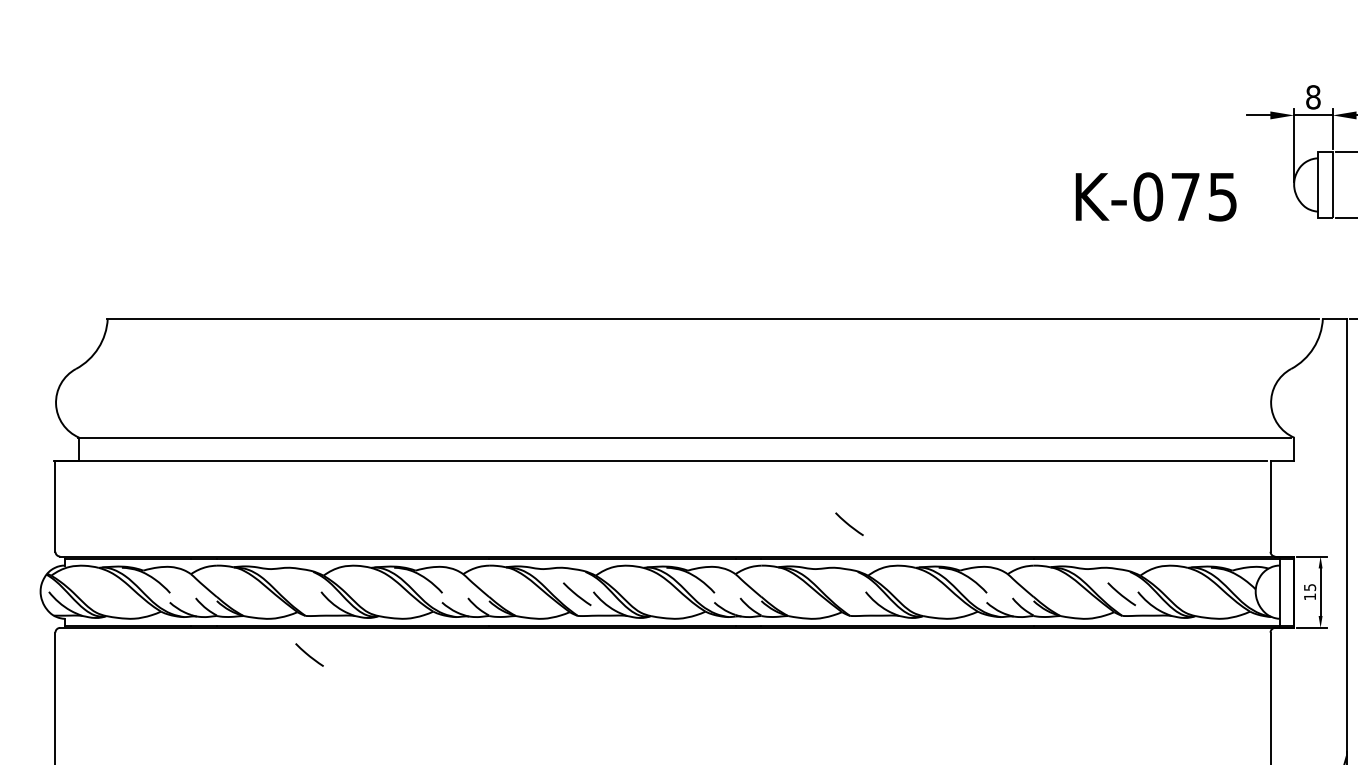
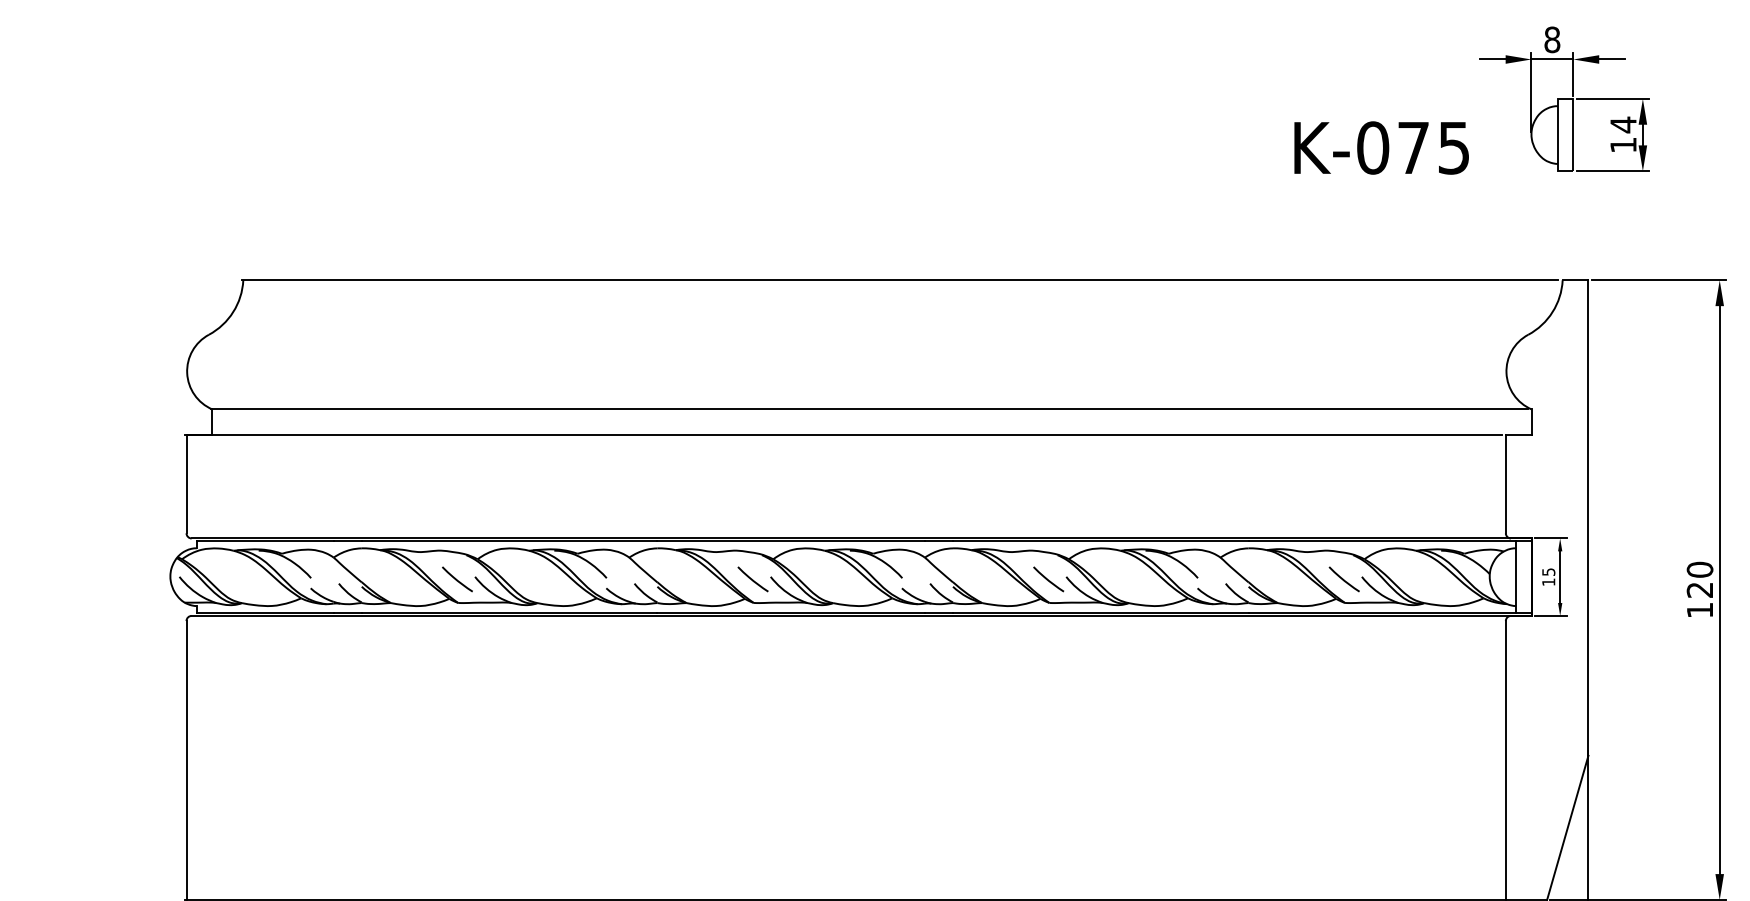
curve: (849, 524) -> (1048, 579), moved
curve: (309, 655) -> (457, 579), moved

